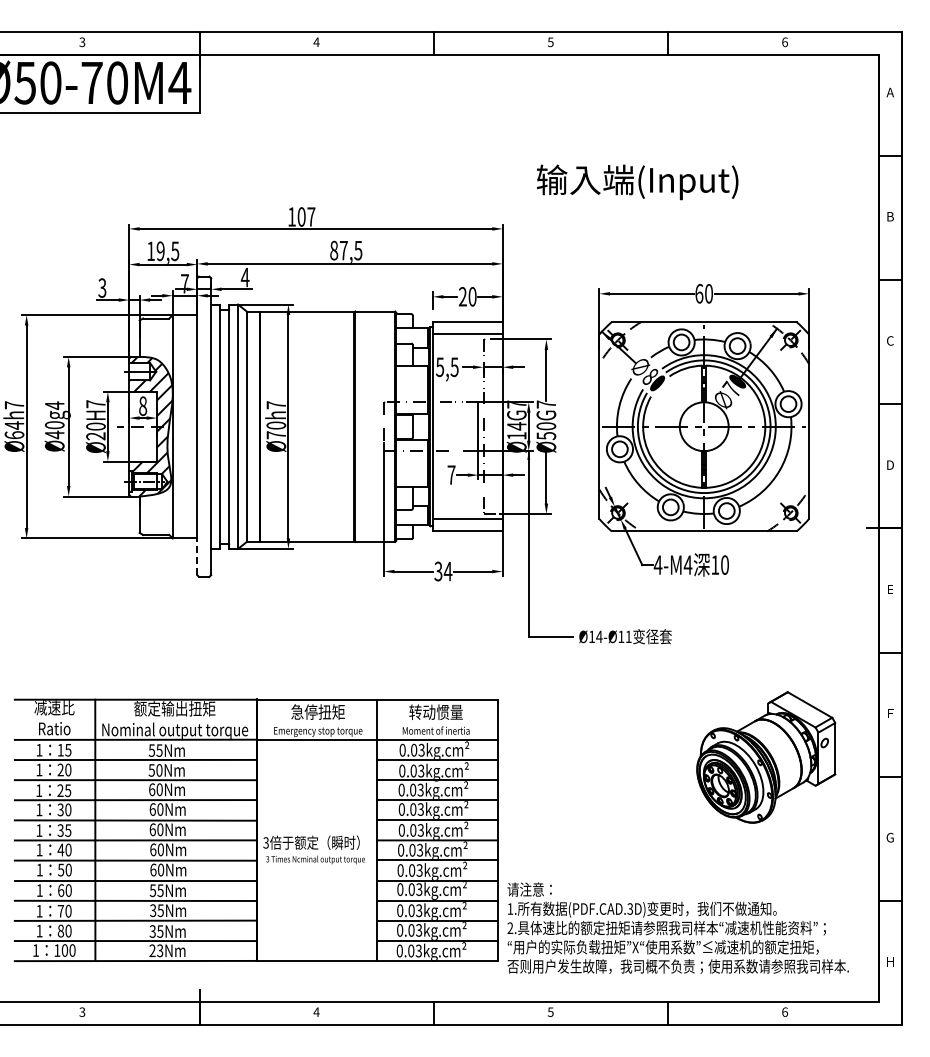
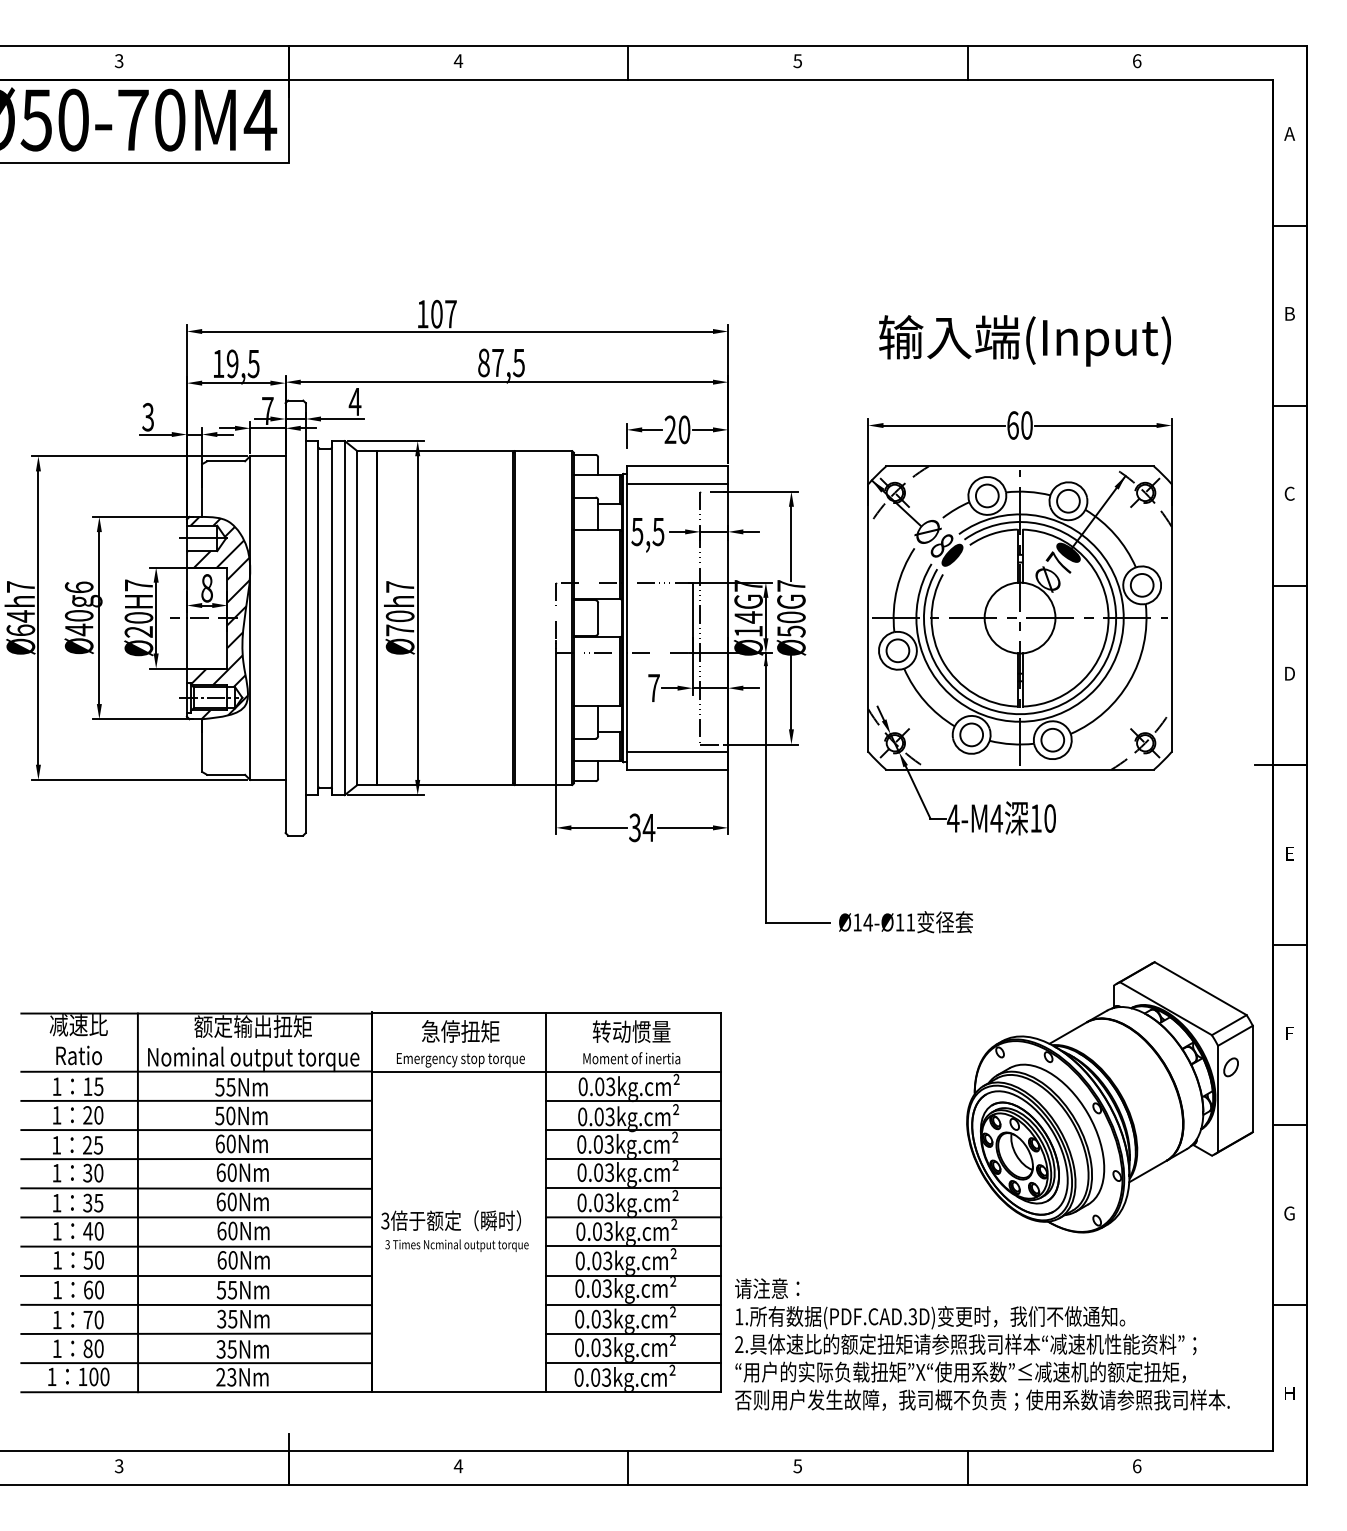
text: (637, 182) -> (1024, 341), moved
text: (54, 405) -> (78, 587), g4 -> g6
line: (197, 556) -> (285, 806), dashed -> solid
part: (765, 757) -> (1108, 1097), size x1.43

